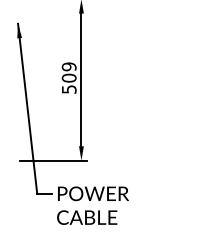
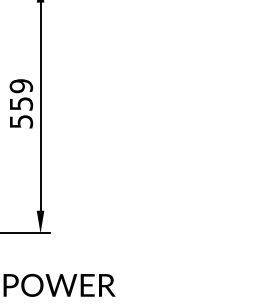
text: (68, 77) -> (20, 102), 509 -> 559

